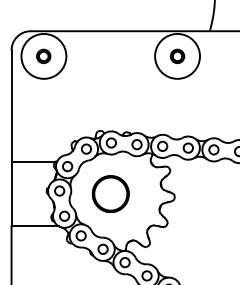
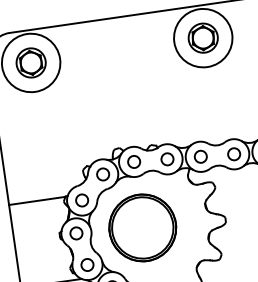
part: (43, 56) -> (30, 63), size x1.67
part: (177, 56) -> (203, 38), size x1.67
part: (110, 193) -> (142, 227), size x1.43

